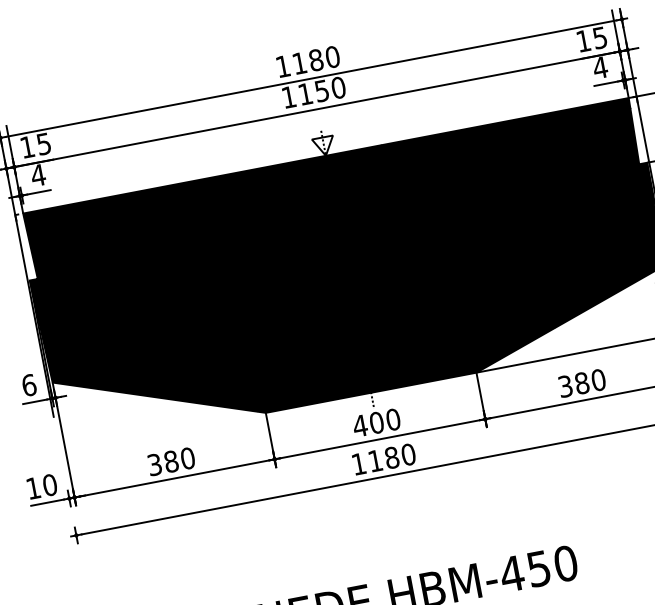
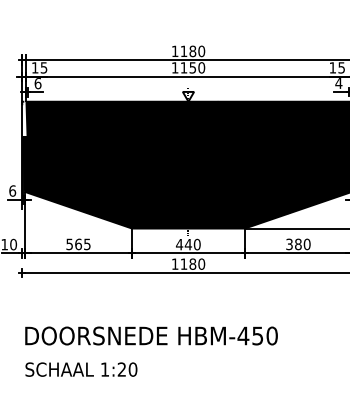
text: (37, 175) -> (37, 83), 4 -> 6
text: (374, 422) -> (187, 244), 400 -> 440
text: (171, 461) -> (78, 244), 380 -> 565

